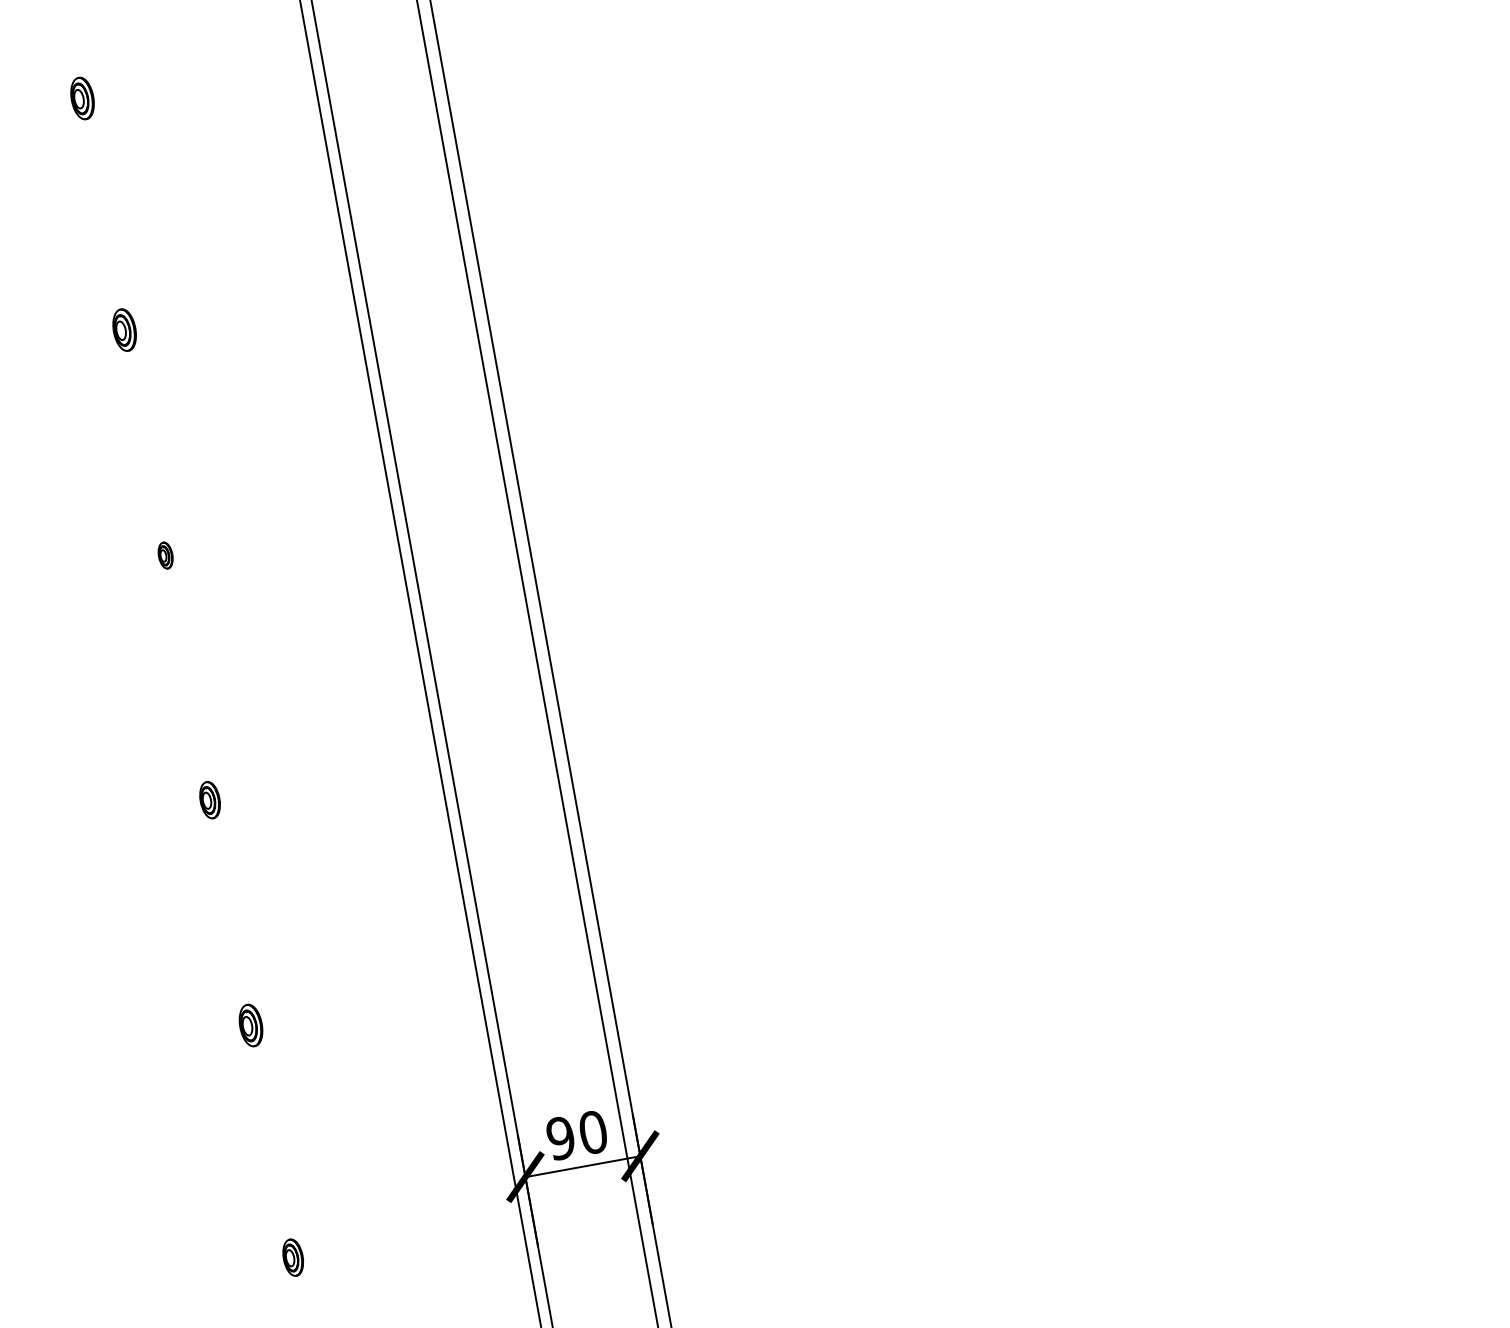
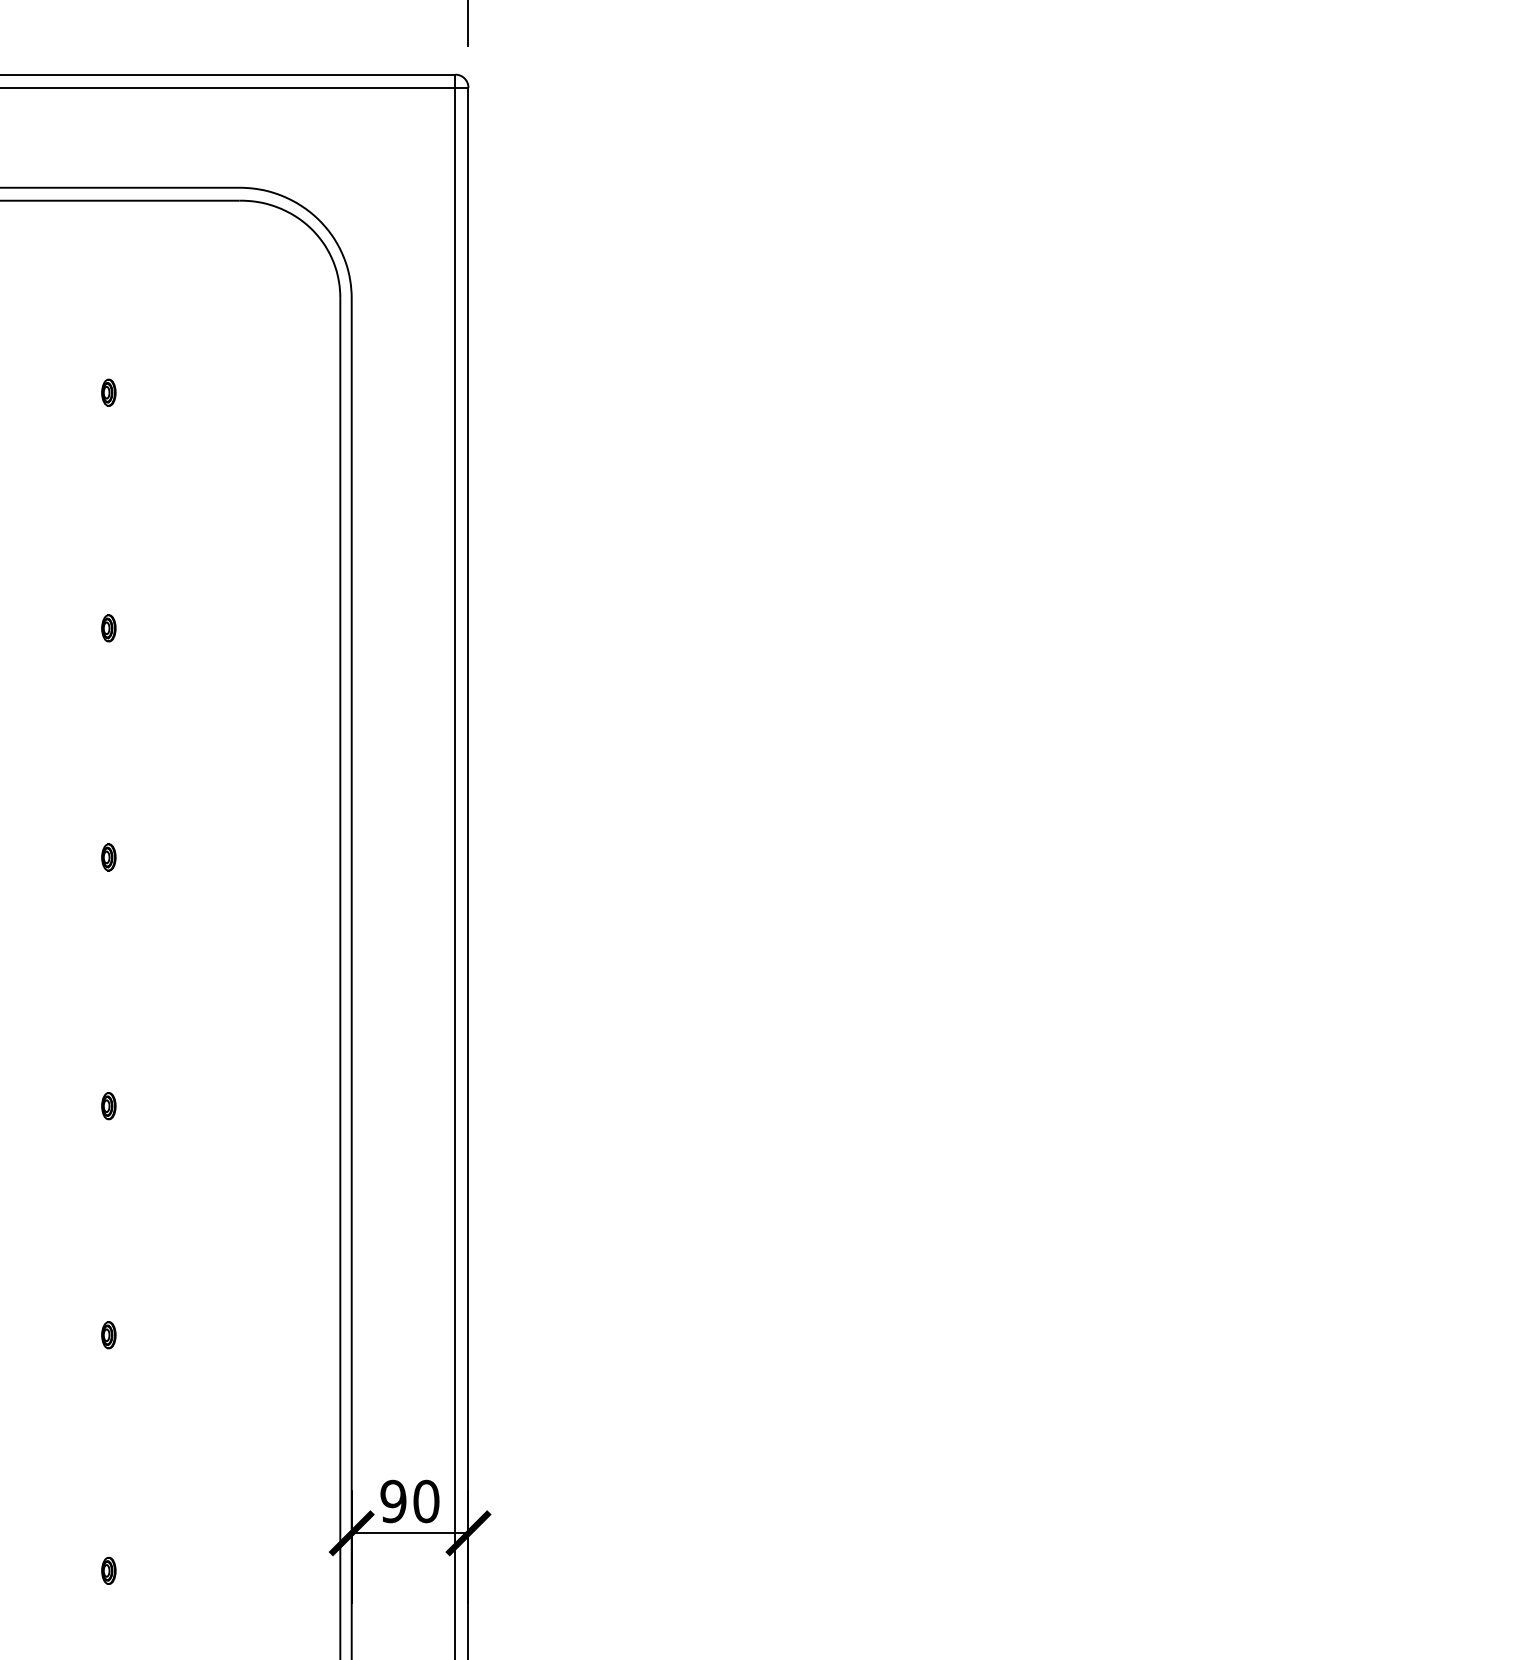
part: (82, 98) -> (108, 392), size x0.62
part: (124, 330) -> (108, 628), size x0.62
part: (209, 800) -> (108, 1106), size x0.71
part: (250, 1025) -> (108, 1335), size x0.62
part: (292, 1257) -> (108, 1570), size x0.71

